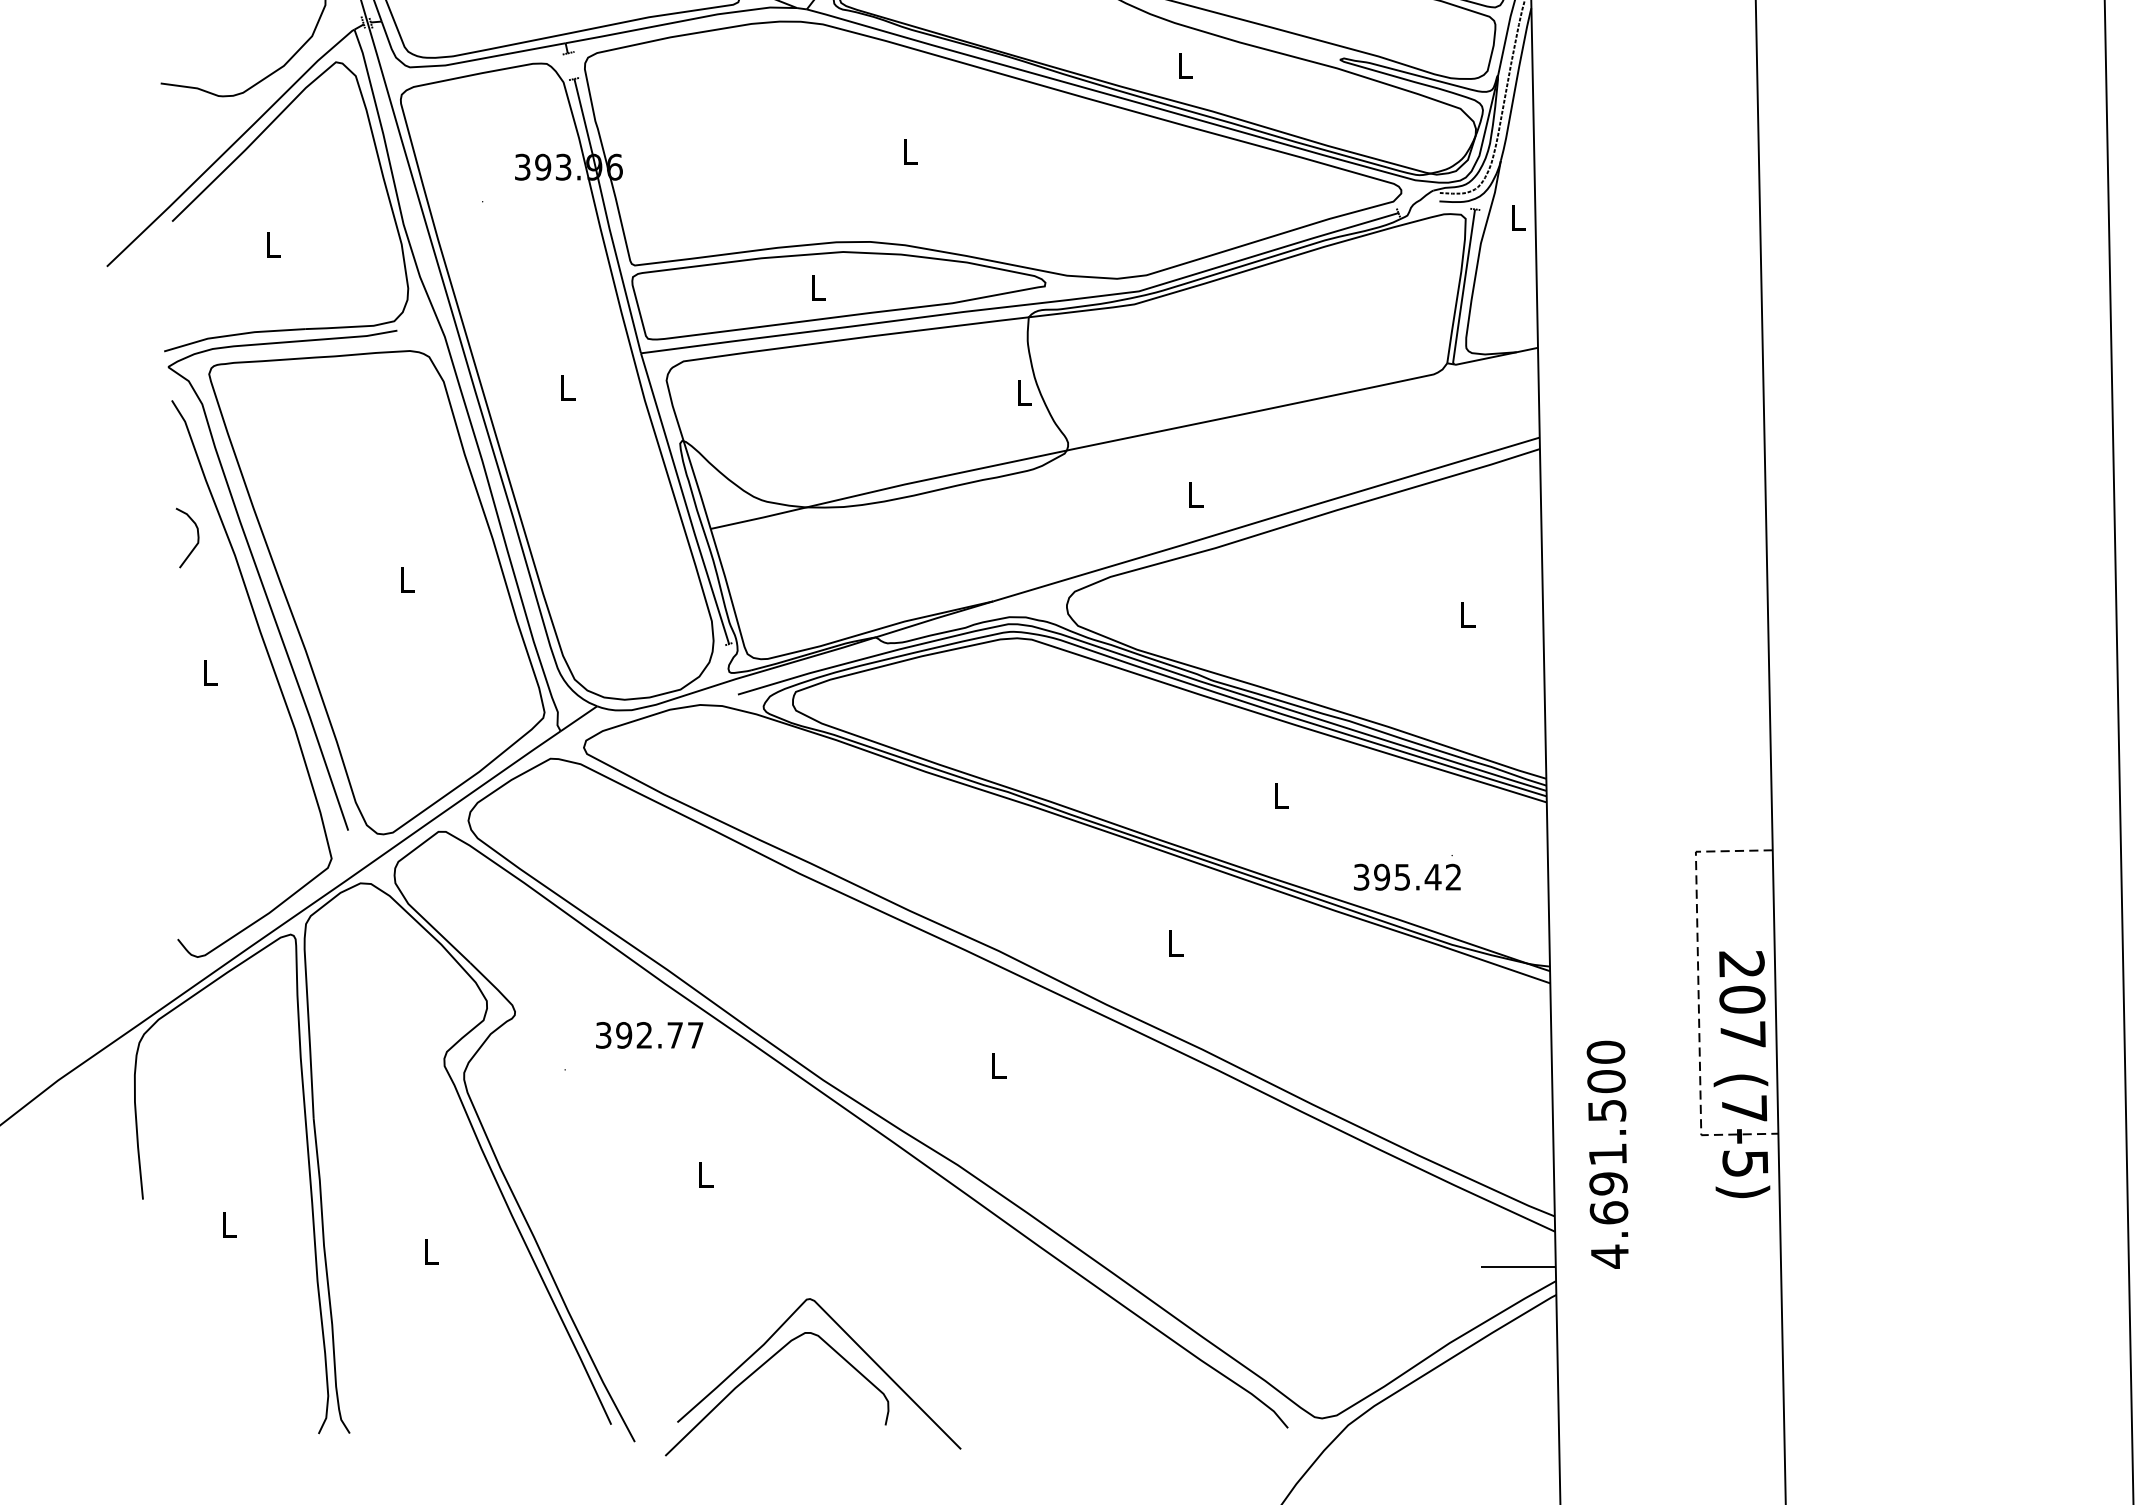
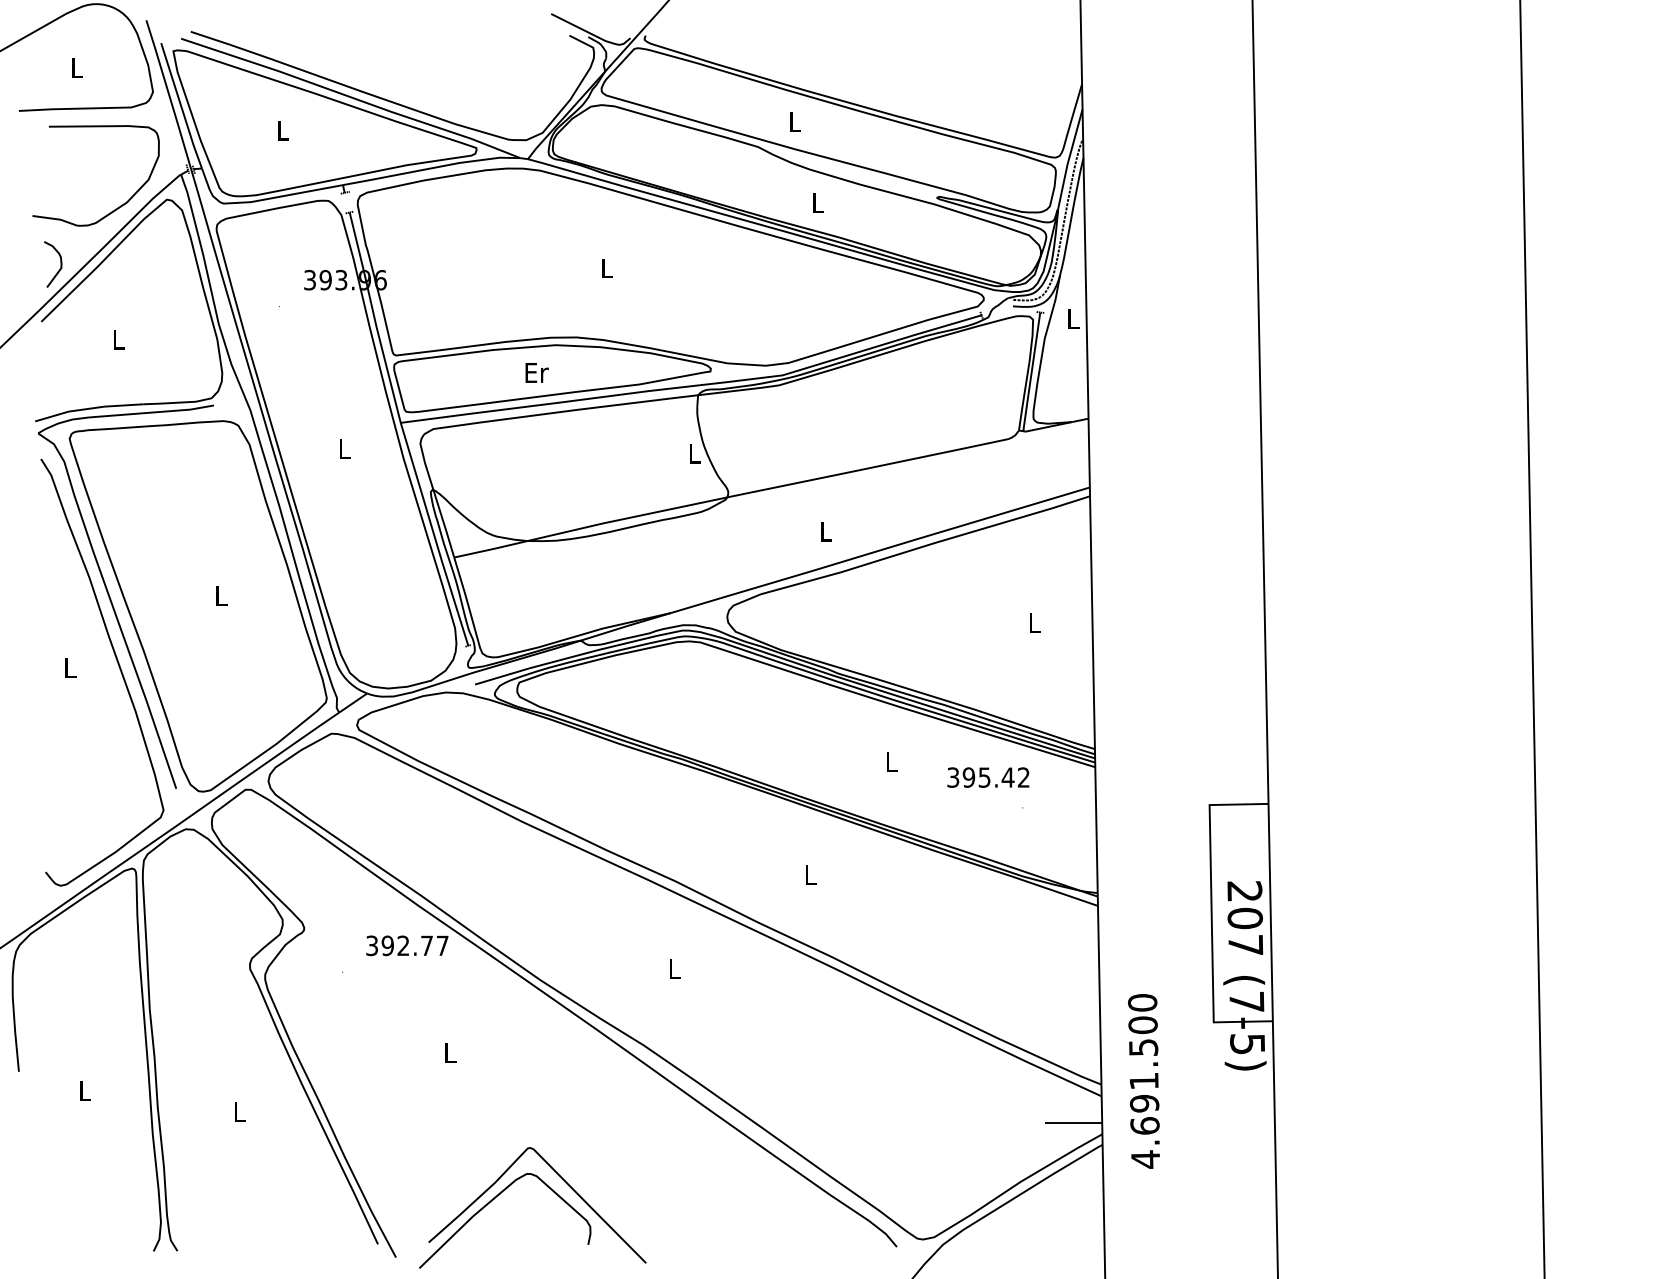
text: (818, 287) -> (536, 372), L -> Er
curve: (197, 538) -> (60, 264), moved
text: (1407, 877) -> (988, 777), moved
line: (1698, 994) -> (1211, 914), dashed -> solid
text: (1607, 1154) -> (1143, 1081), moved

